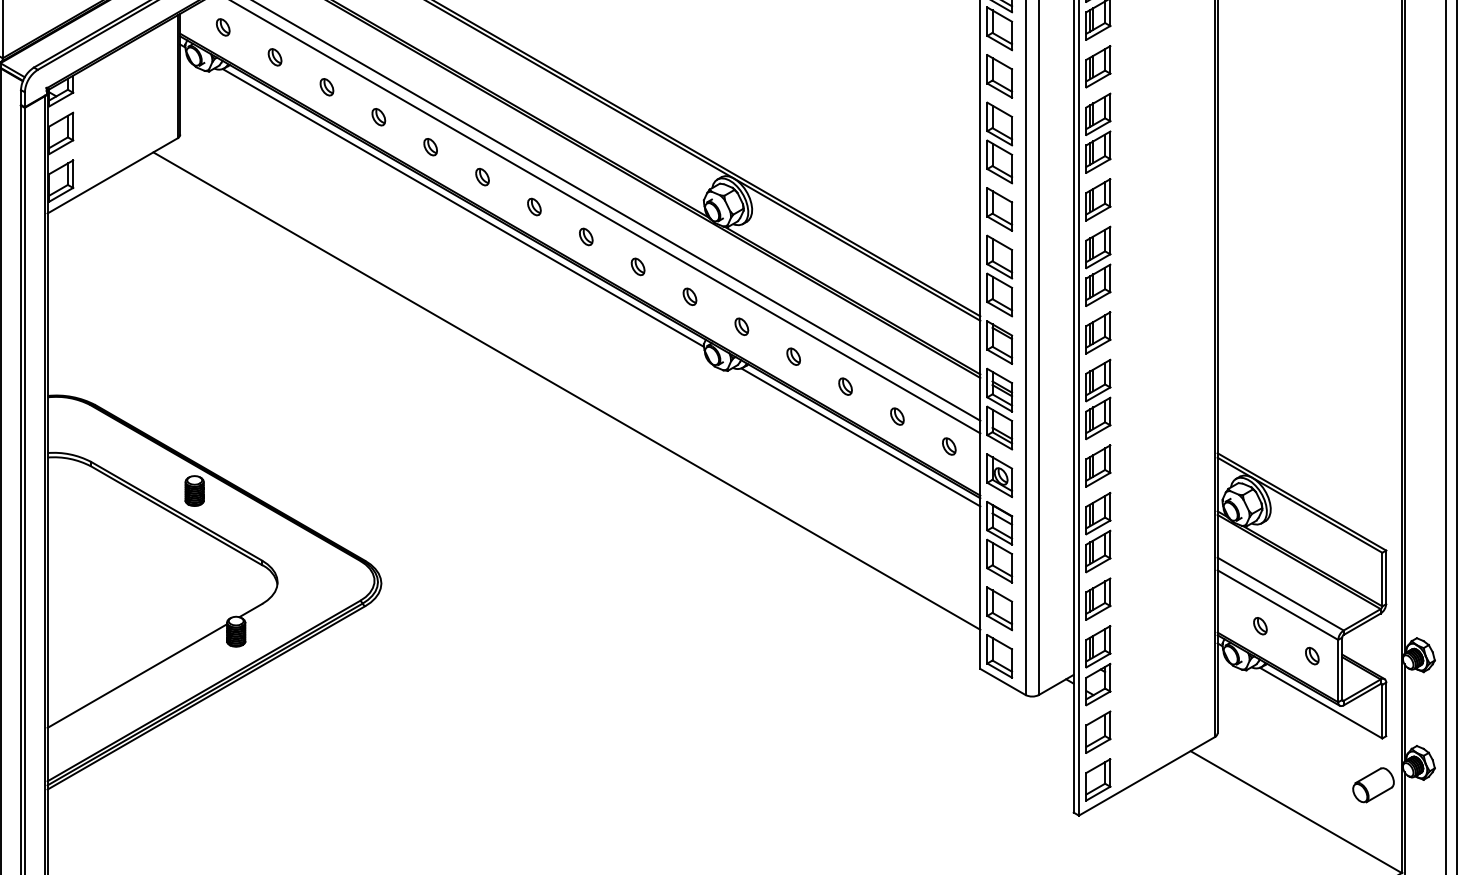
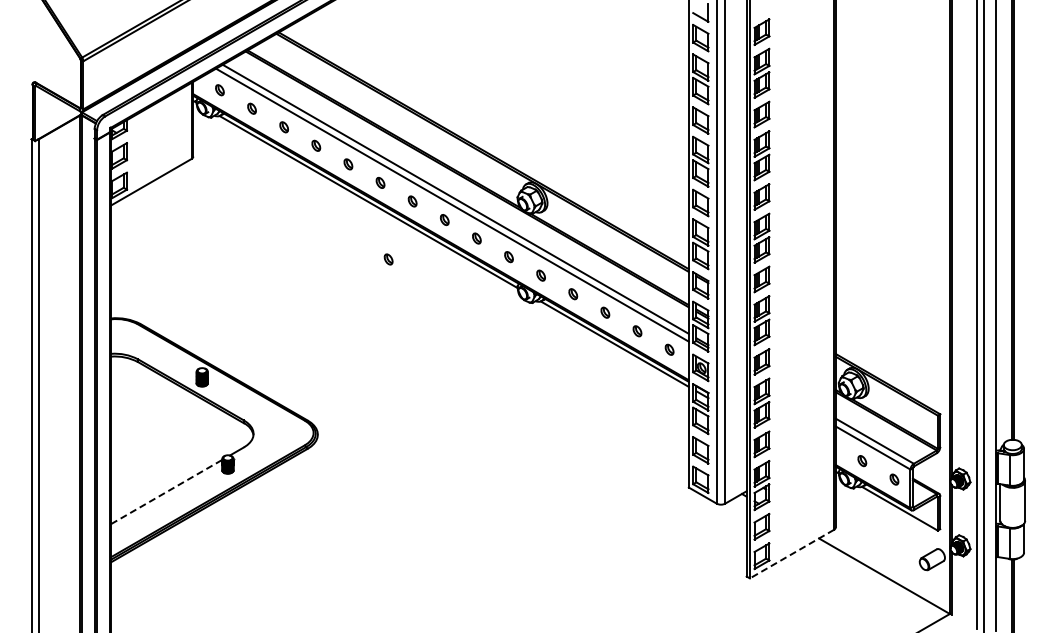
part: (495, 300) -> (388, 259), added
line: (566, 391) -> (432, 315), removed
line: (138, 675) -> (167, 491), solid -> dashed
line: (1146, 777) -> (791, 554), solid -> dashed

